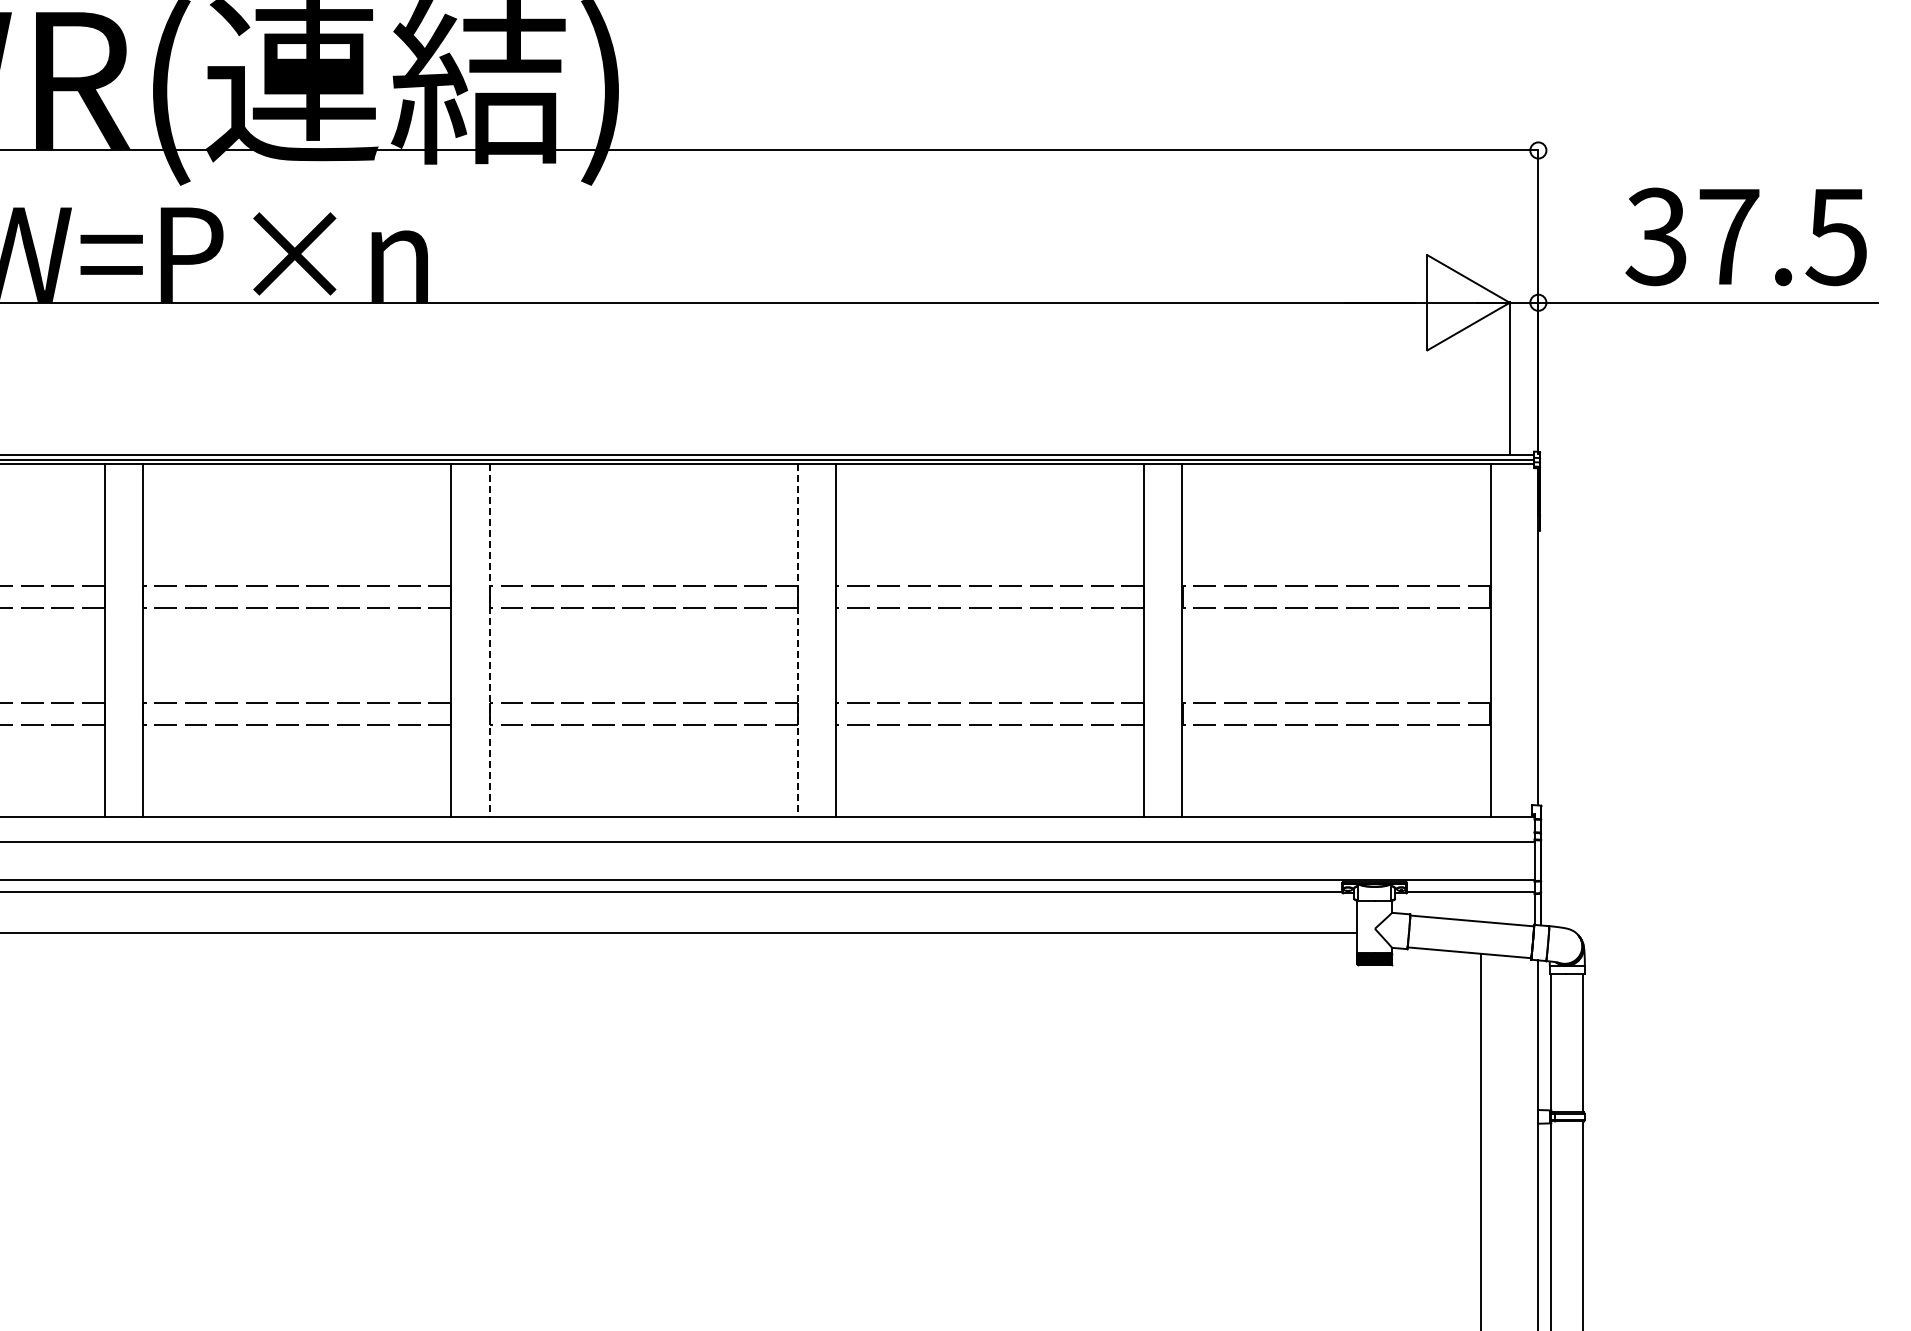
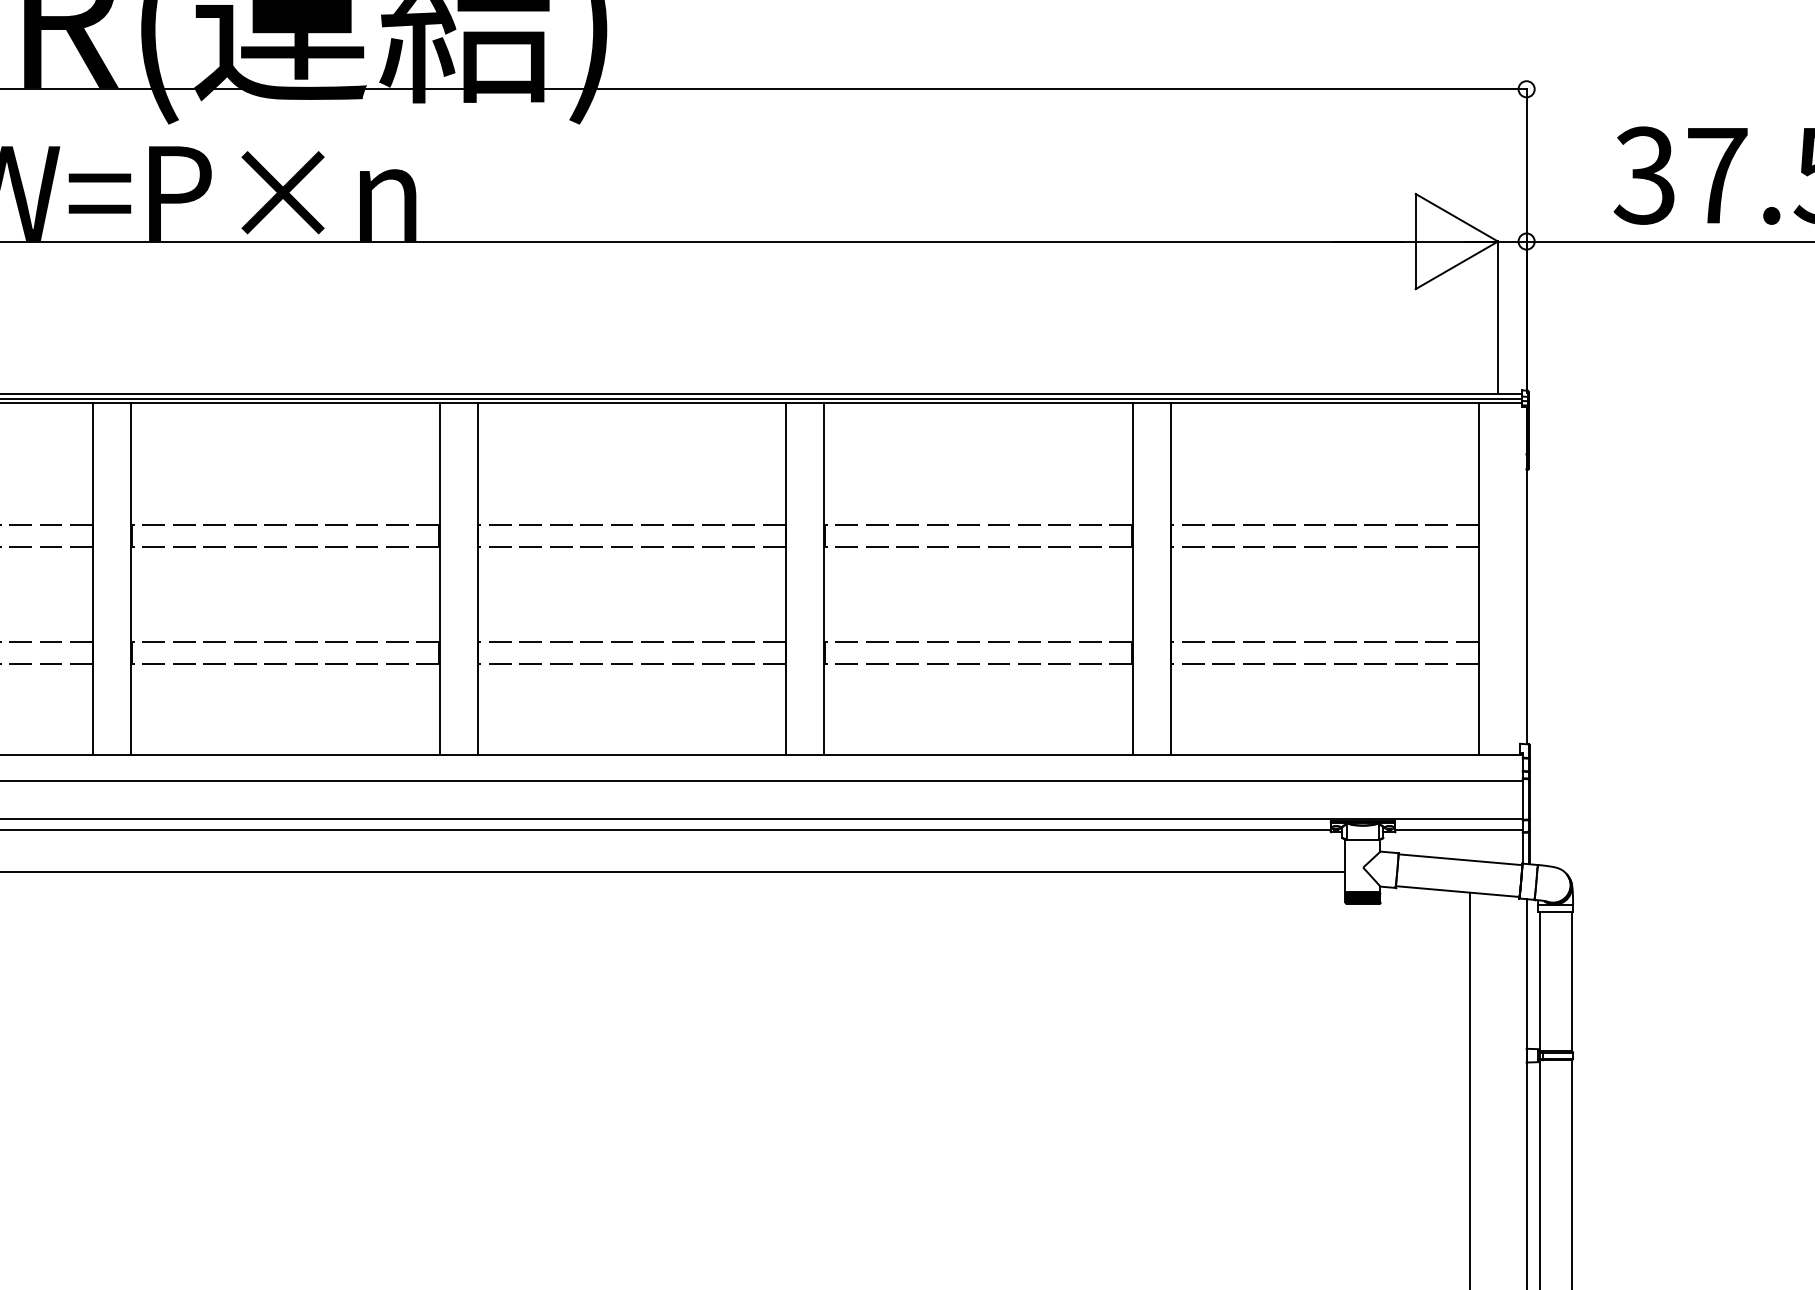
line: (489, 641) -> (477, 580), dashed -> solid
line: (797, 641) -> (785, 580), dashed -> solid

